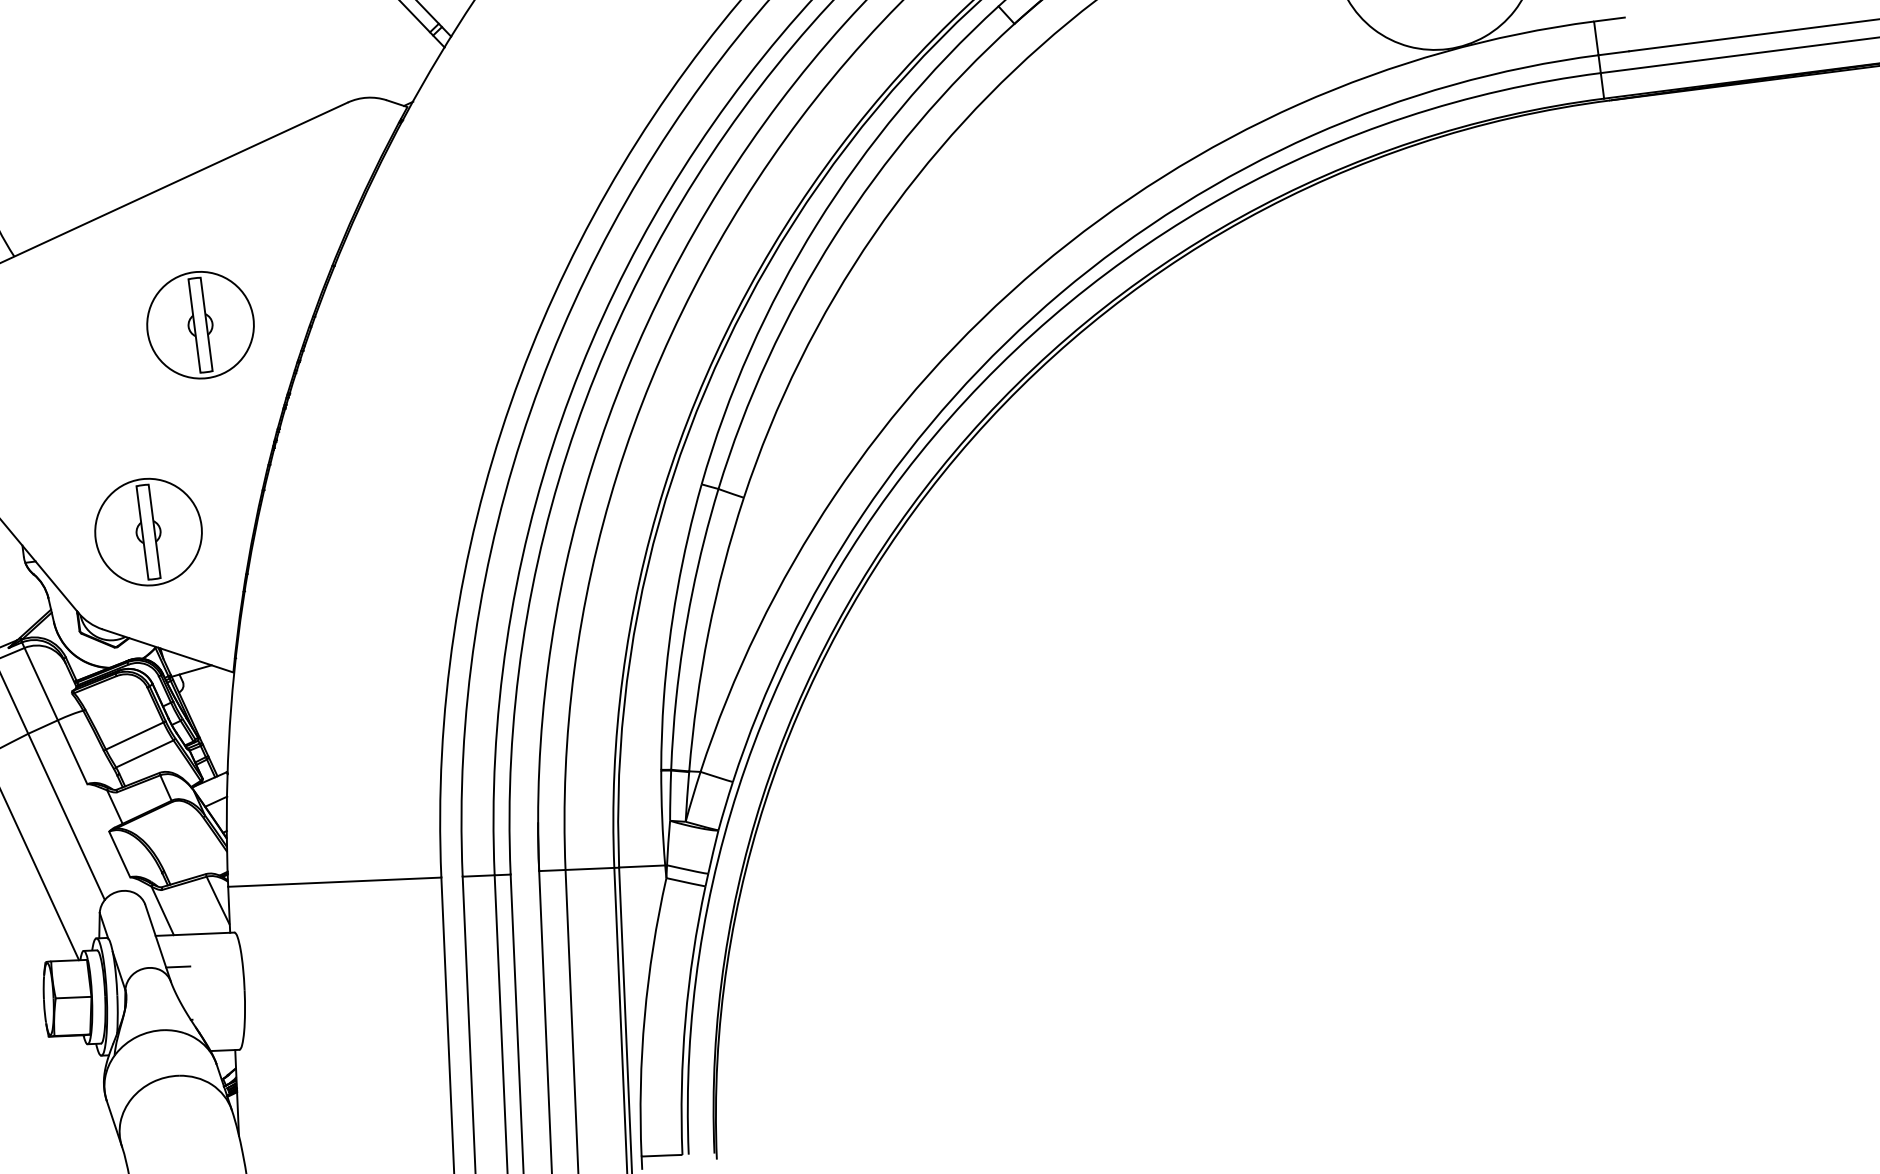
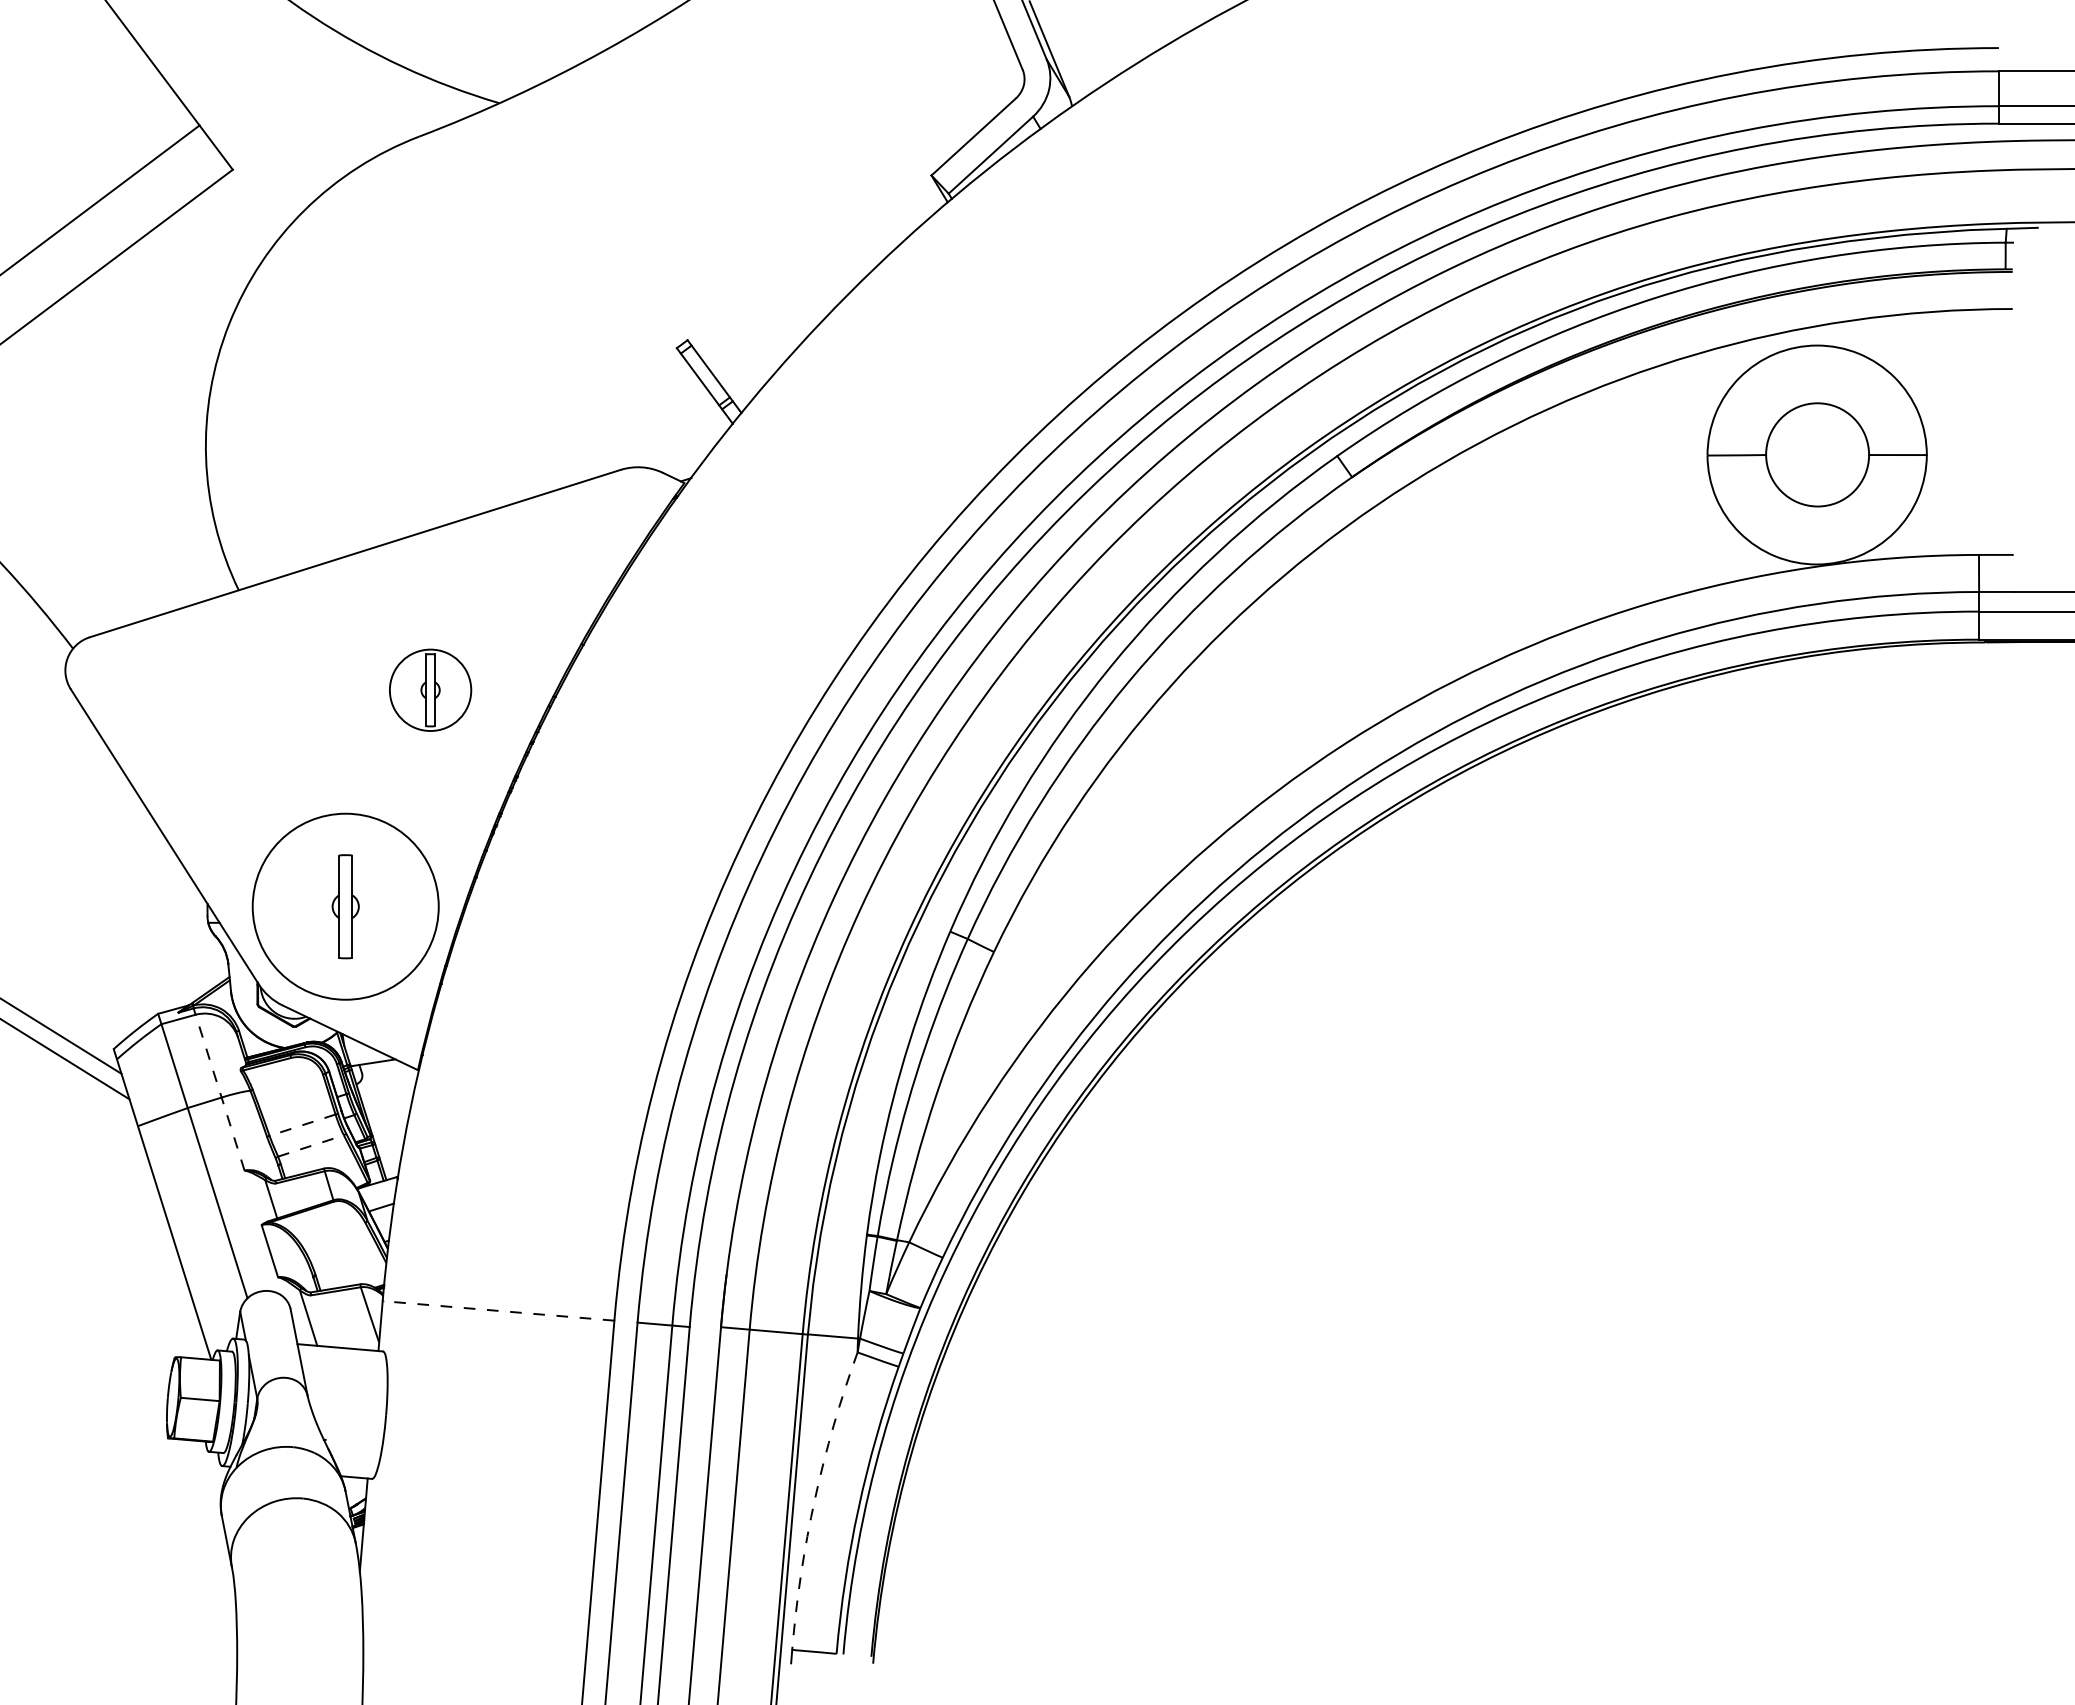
part: (200, 325) -> (430, 690), size x0.7
circle: (148, 531) -> (345, 906), size x1.6
line: (54, 713) -> (218, 1089), solid -> dashed
line: (134, 736) -> (302, 1125), solid -> dashed
line: (144, 753) -> (310, 1145), solid -> dashed
line: (334, 881) -> (498, 1310), solid -> dashed
line: (178, 966) -> (317, 1380), removed
arc: (644, 1017) -> (814, 1499), solid -> dashed

